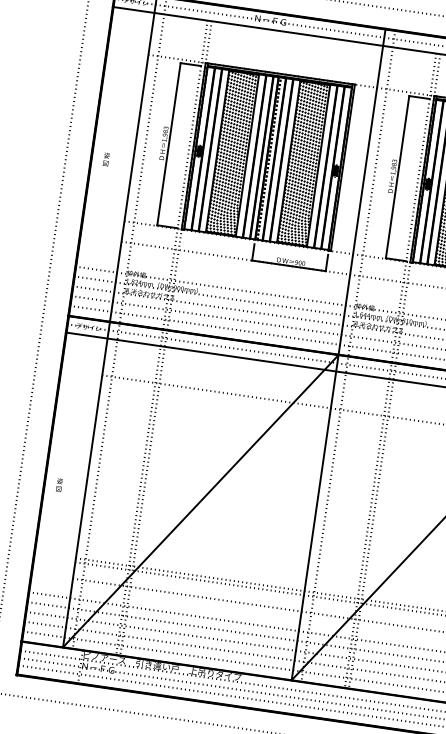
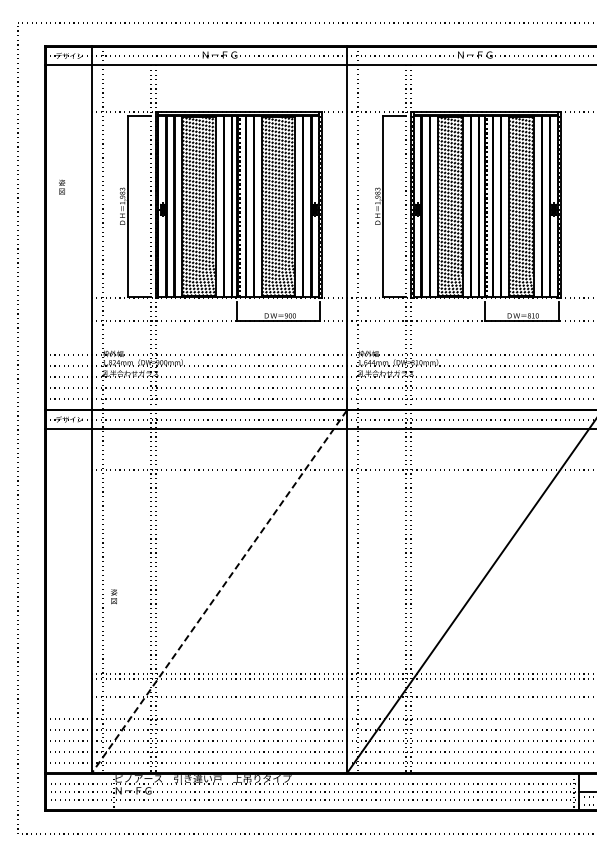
text: (106, 159) -> (62, 186), moved
text: (59, 485) -> (114, 596), moved
line: (201, 500) -> (219, 591), solid -> dashed

